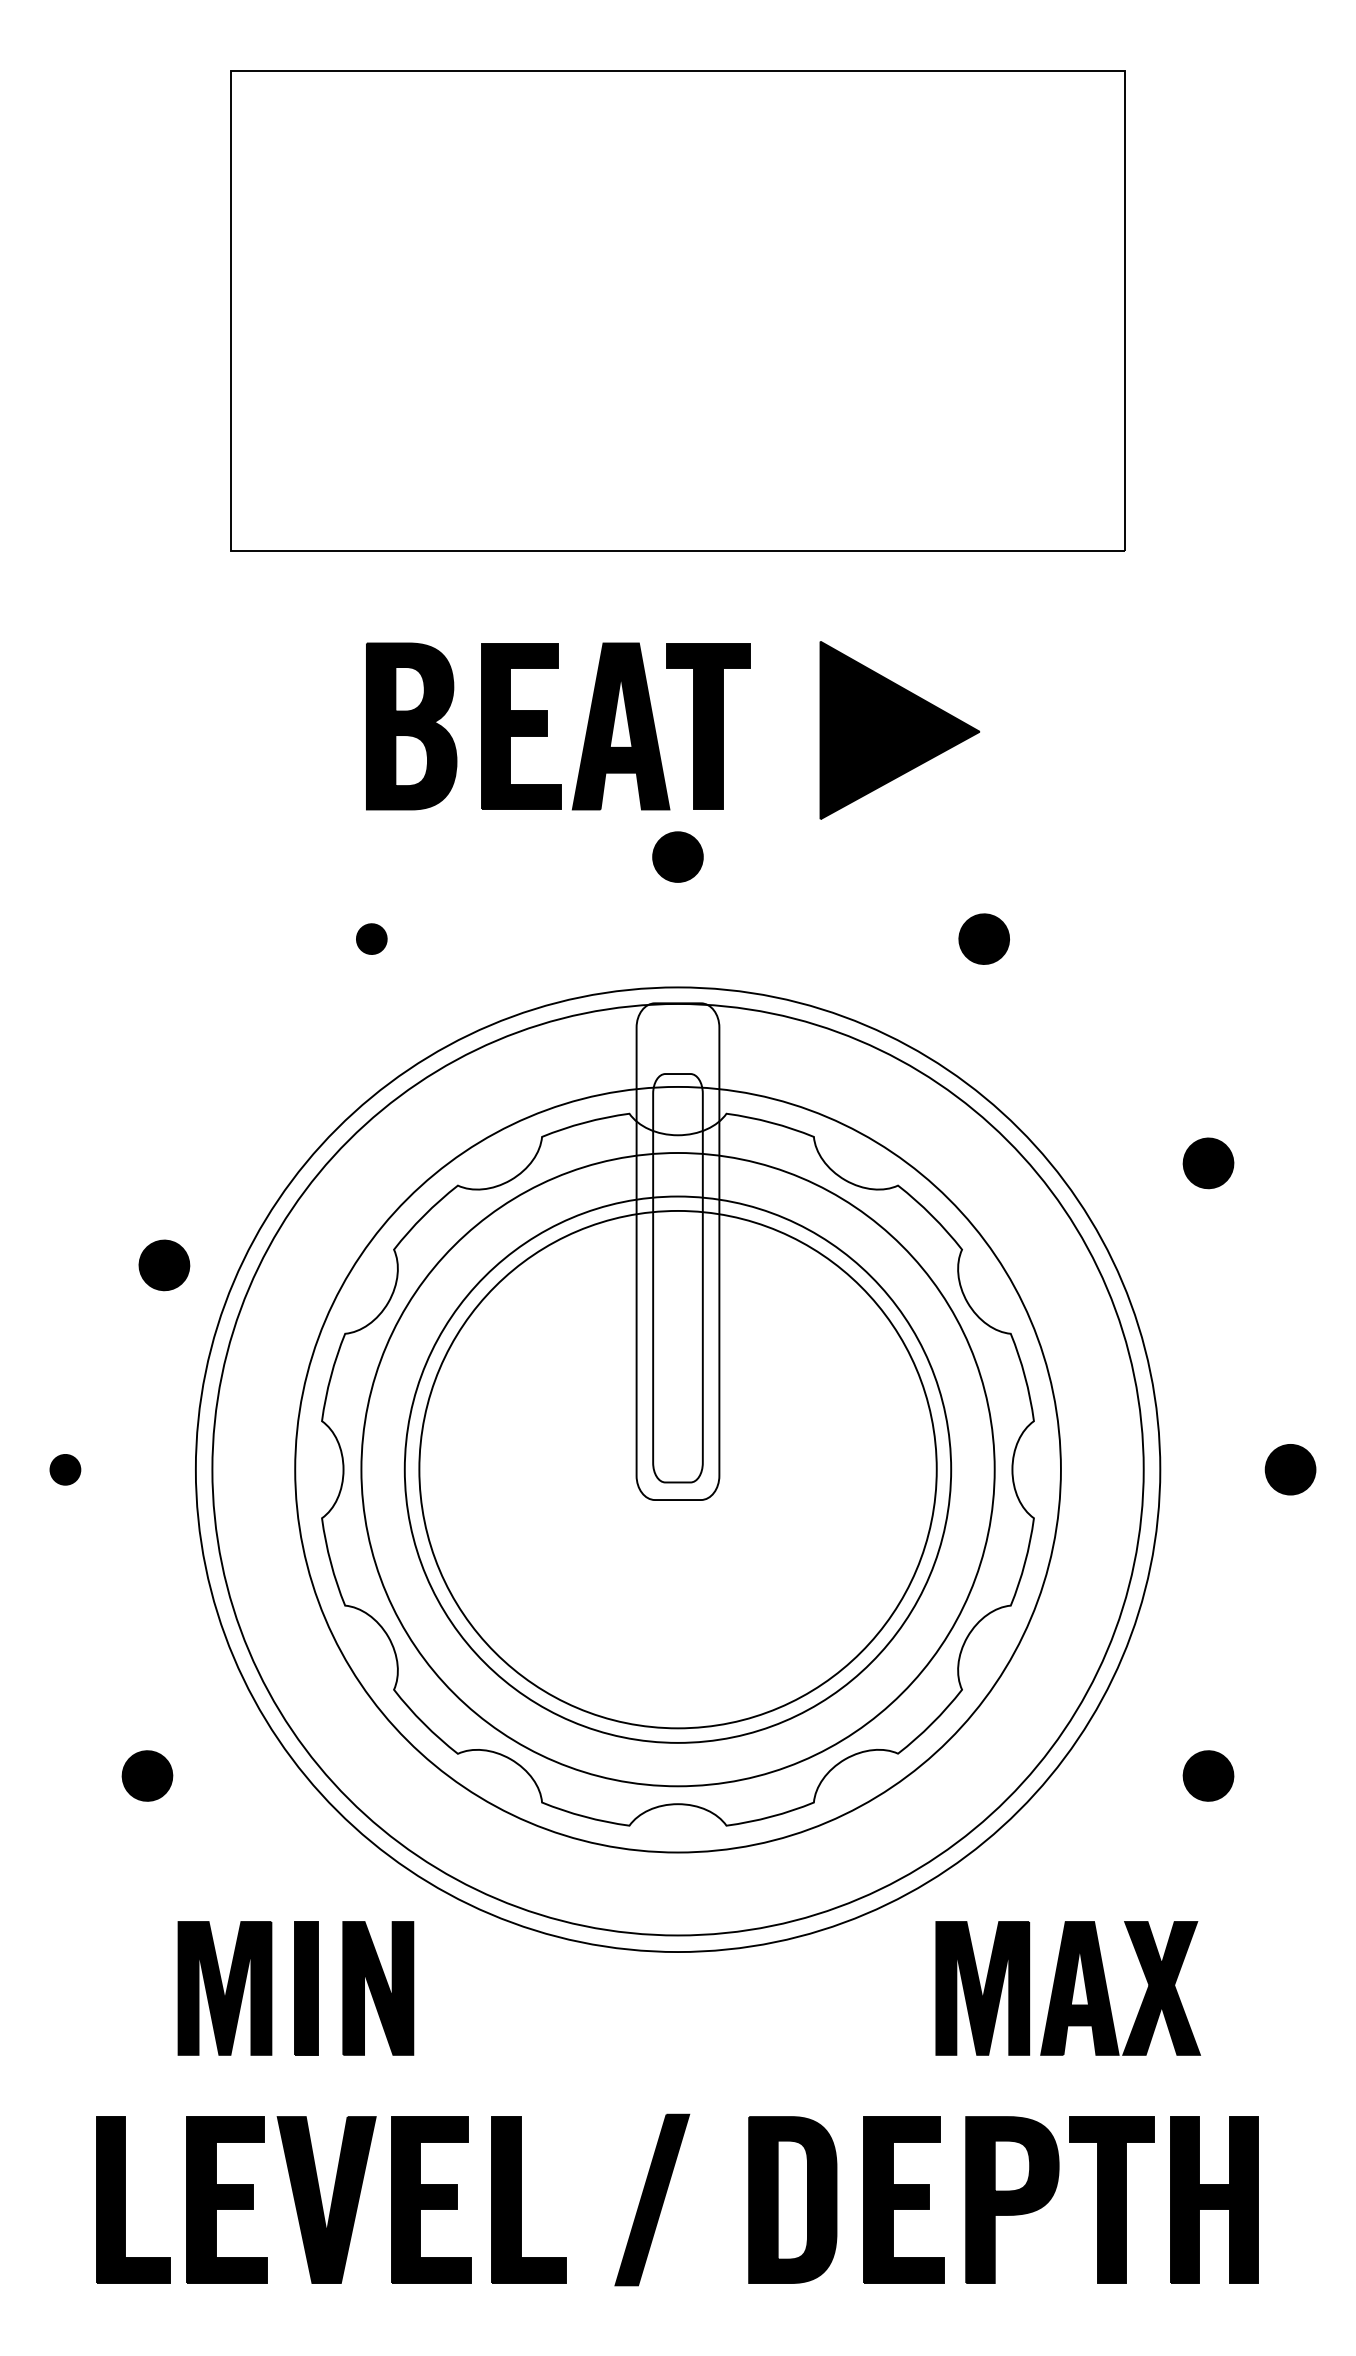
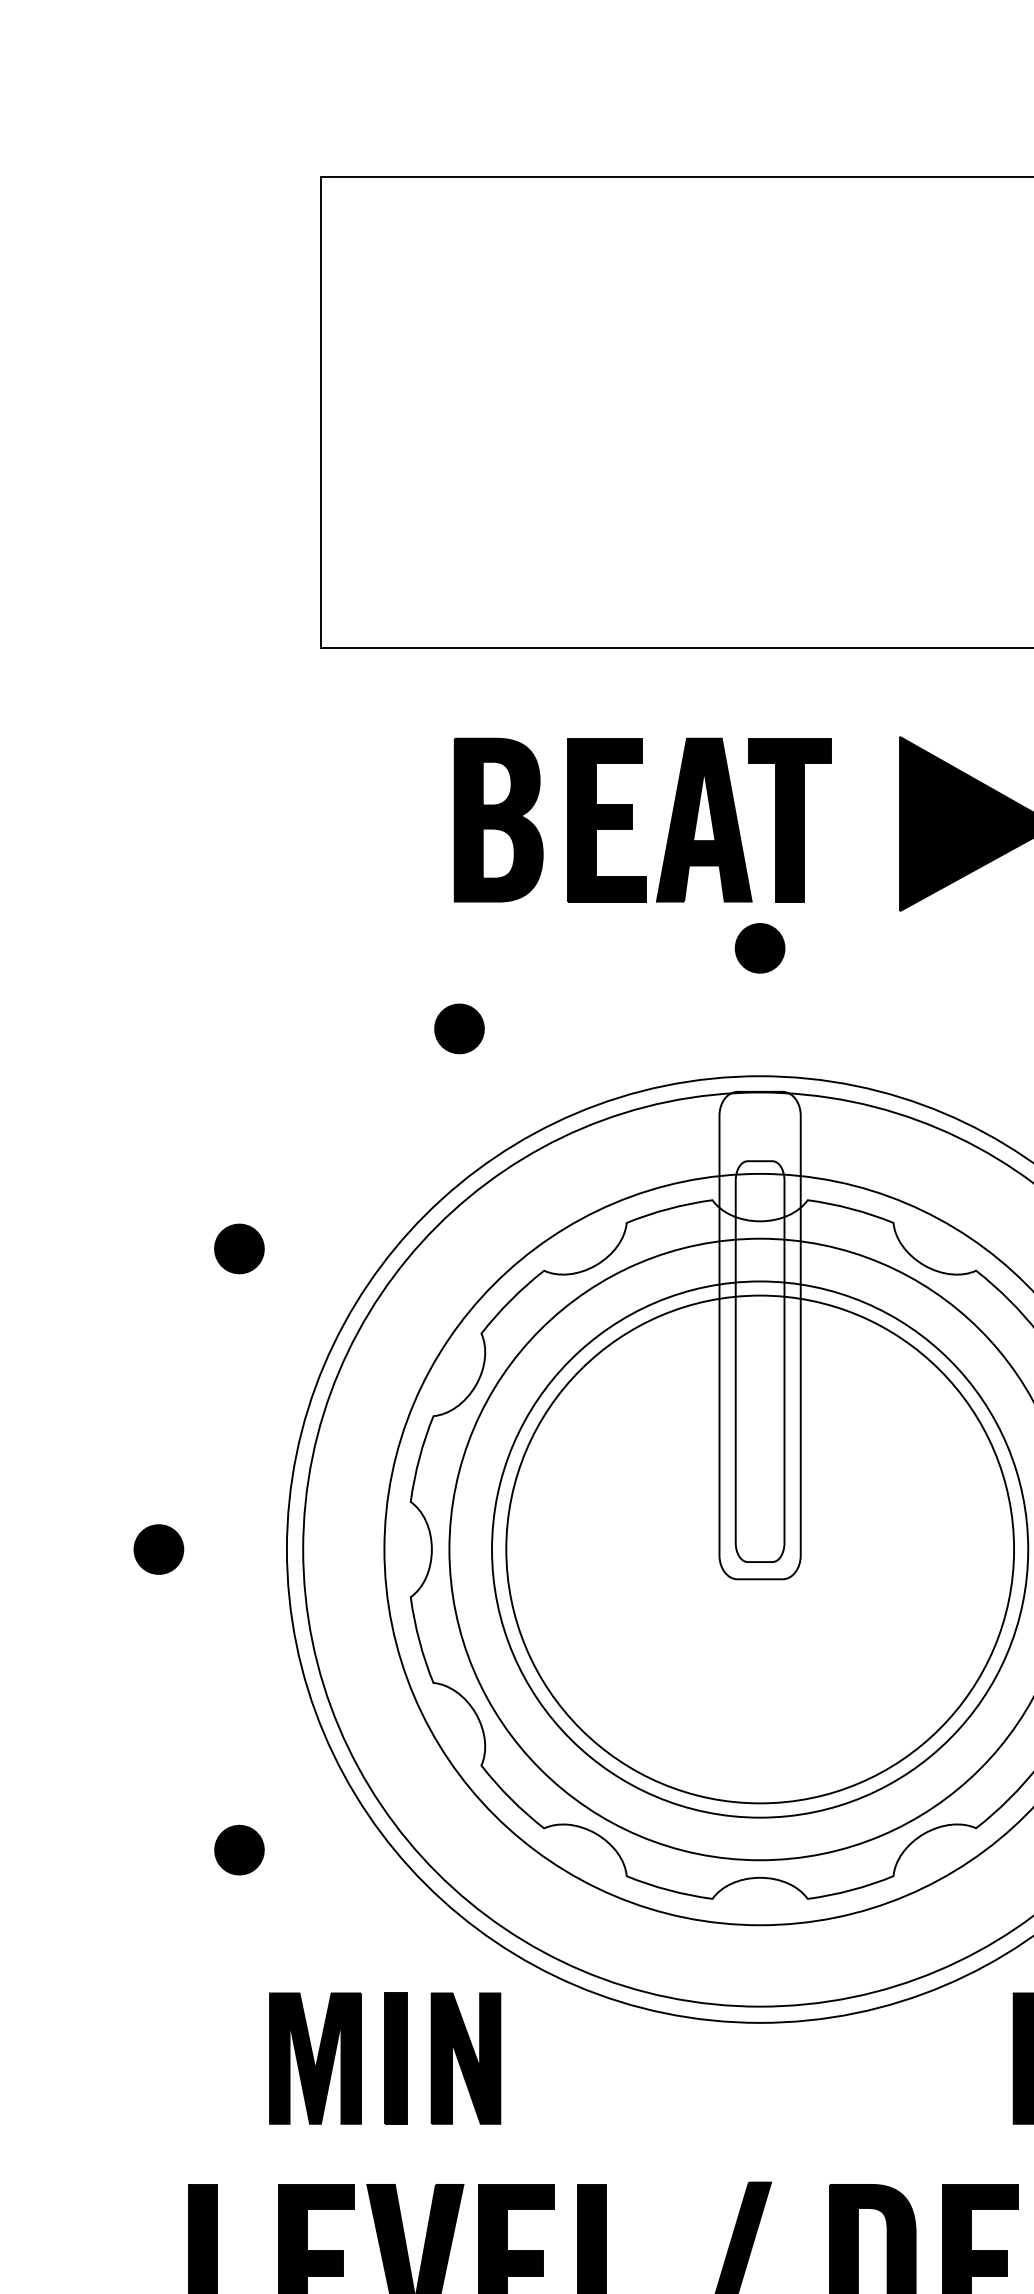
part: (371, 938) -> (459, 1028), size x1.67
part: (164, 1265) -> (239, 1249), moved
part: (65, 1469) -> (159, 1549), size x1.67

